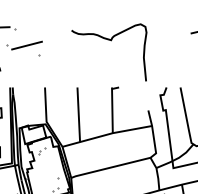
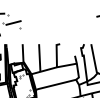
curve: (111, 42) -> (56, 21), removed

